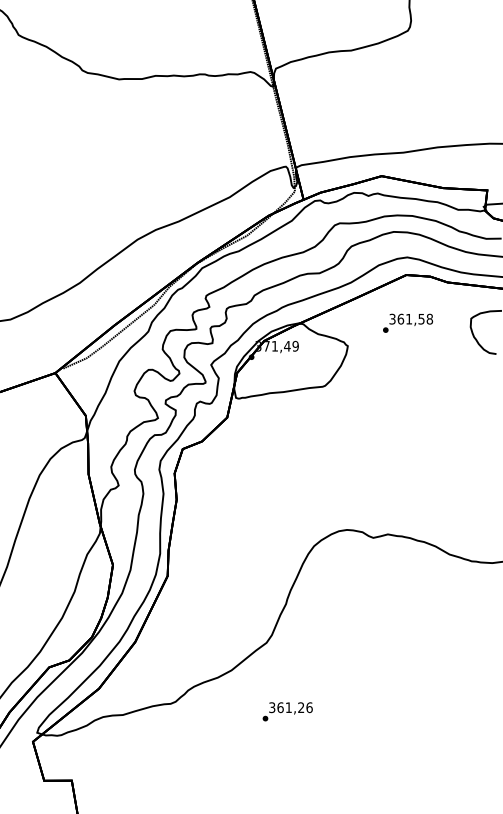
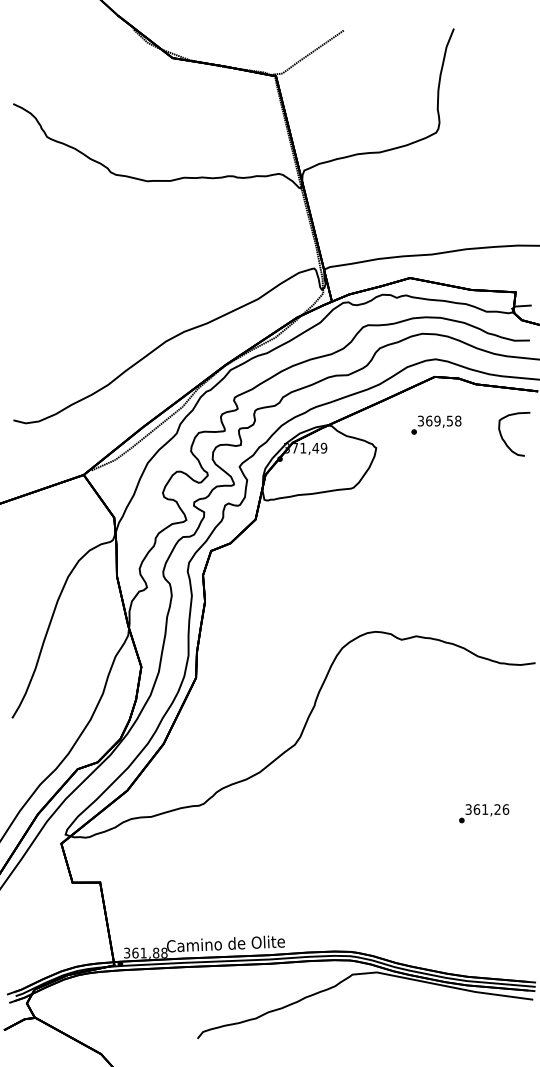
text: (409, 318) -> (437, 420), 361,58 -> 369,58
text: (288, 711) -> (484, 813), moved

